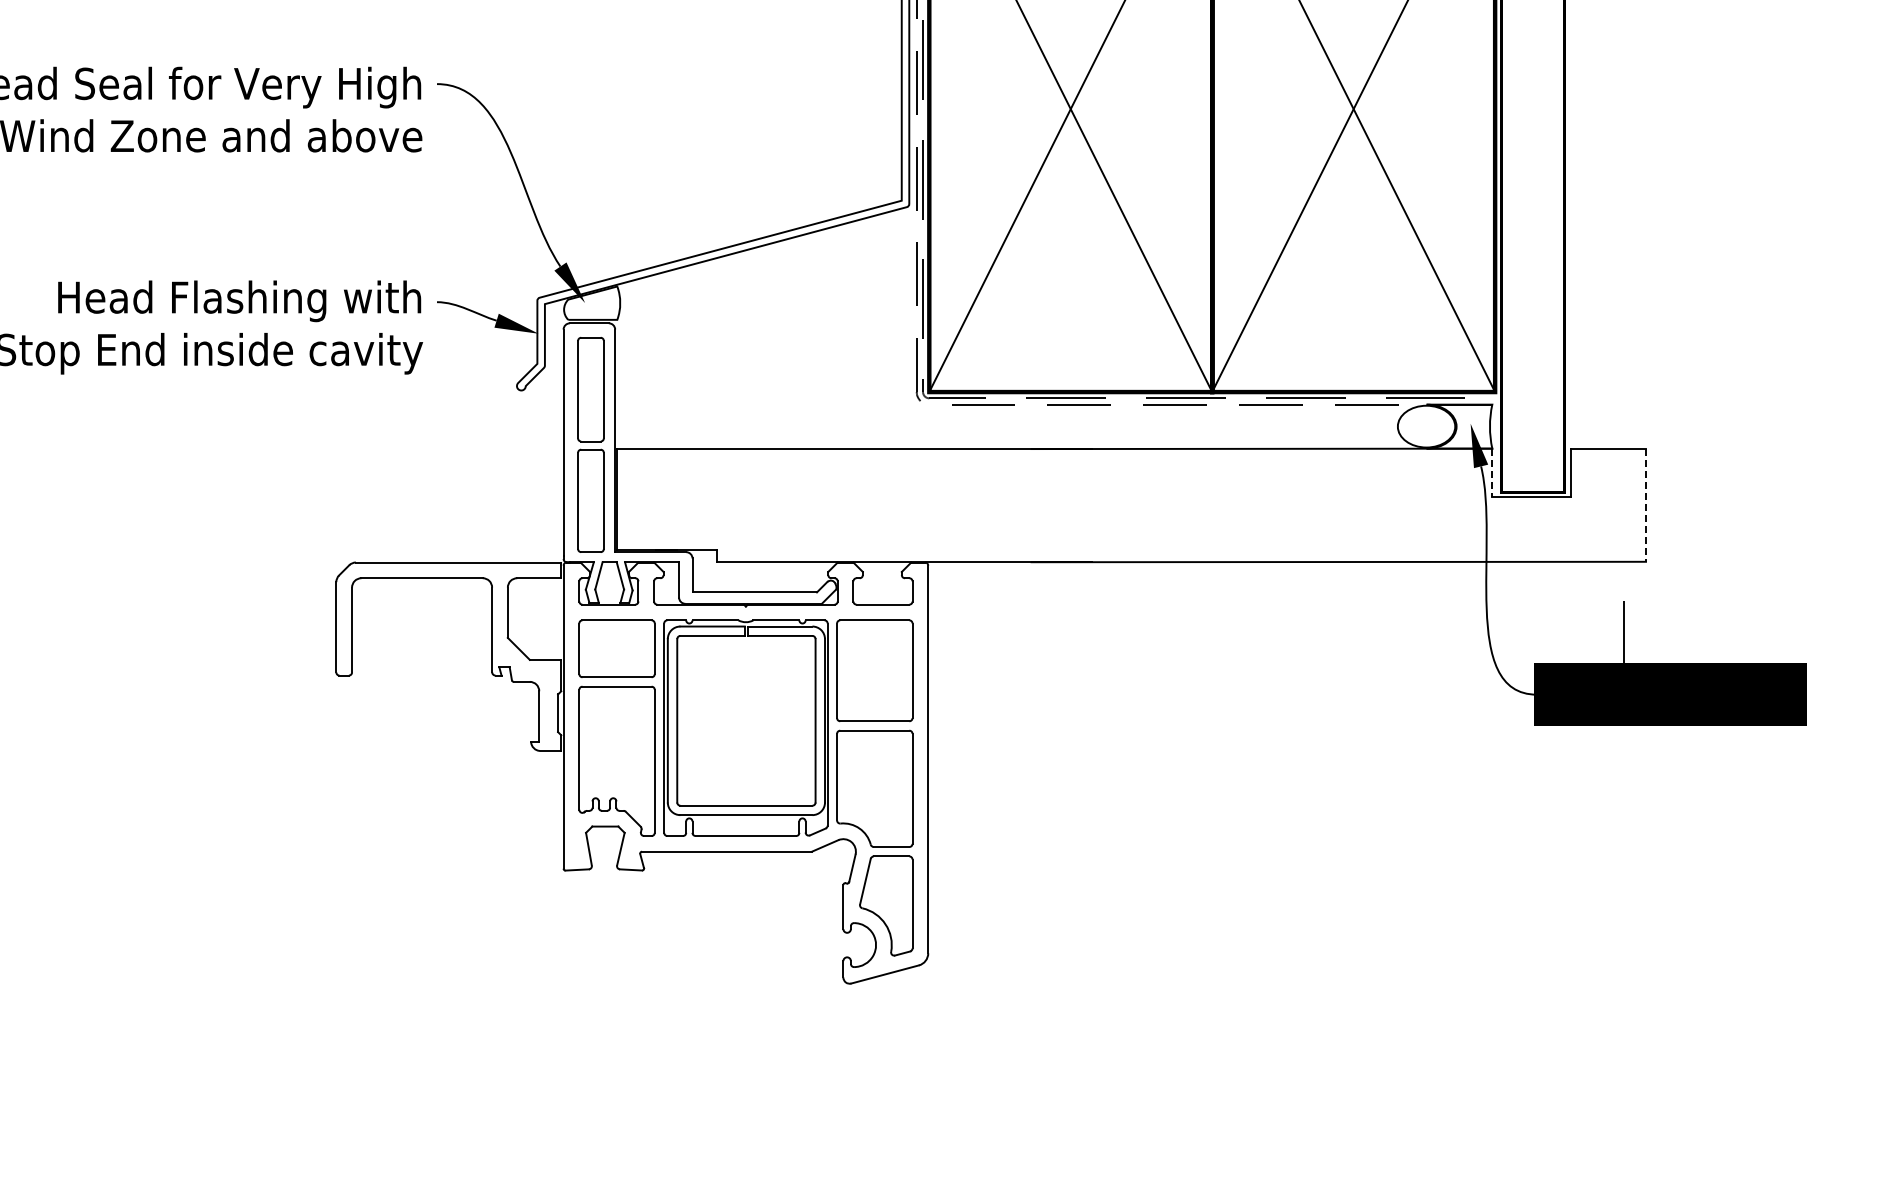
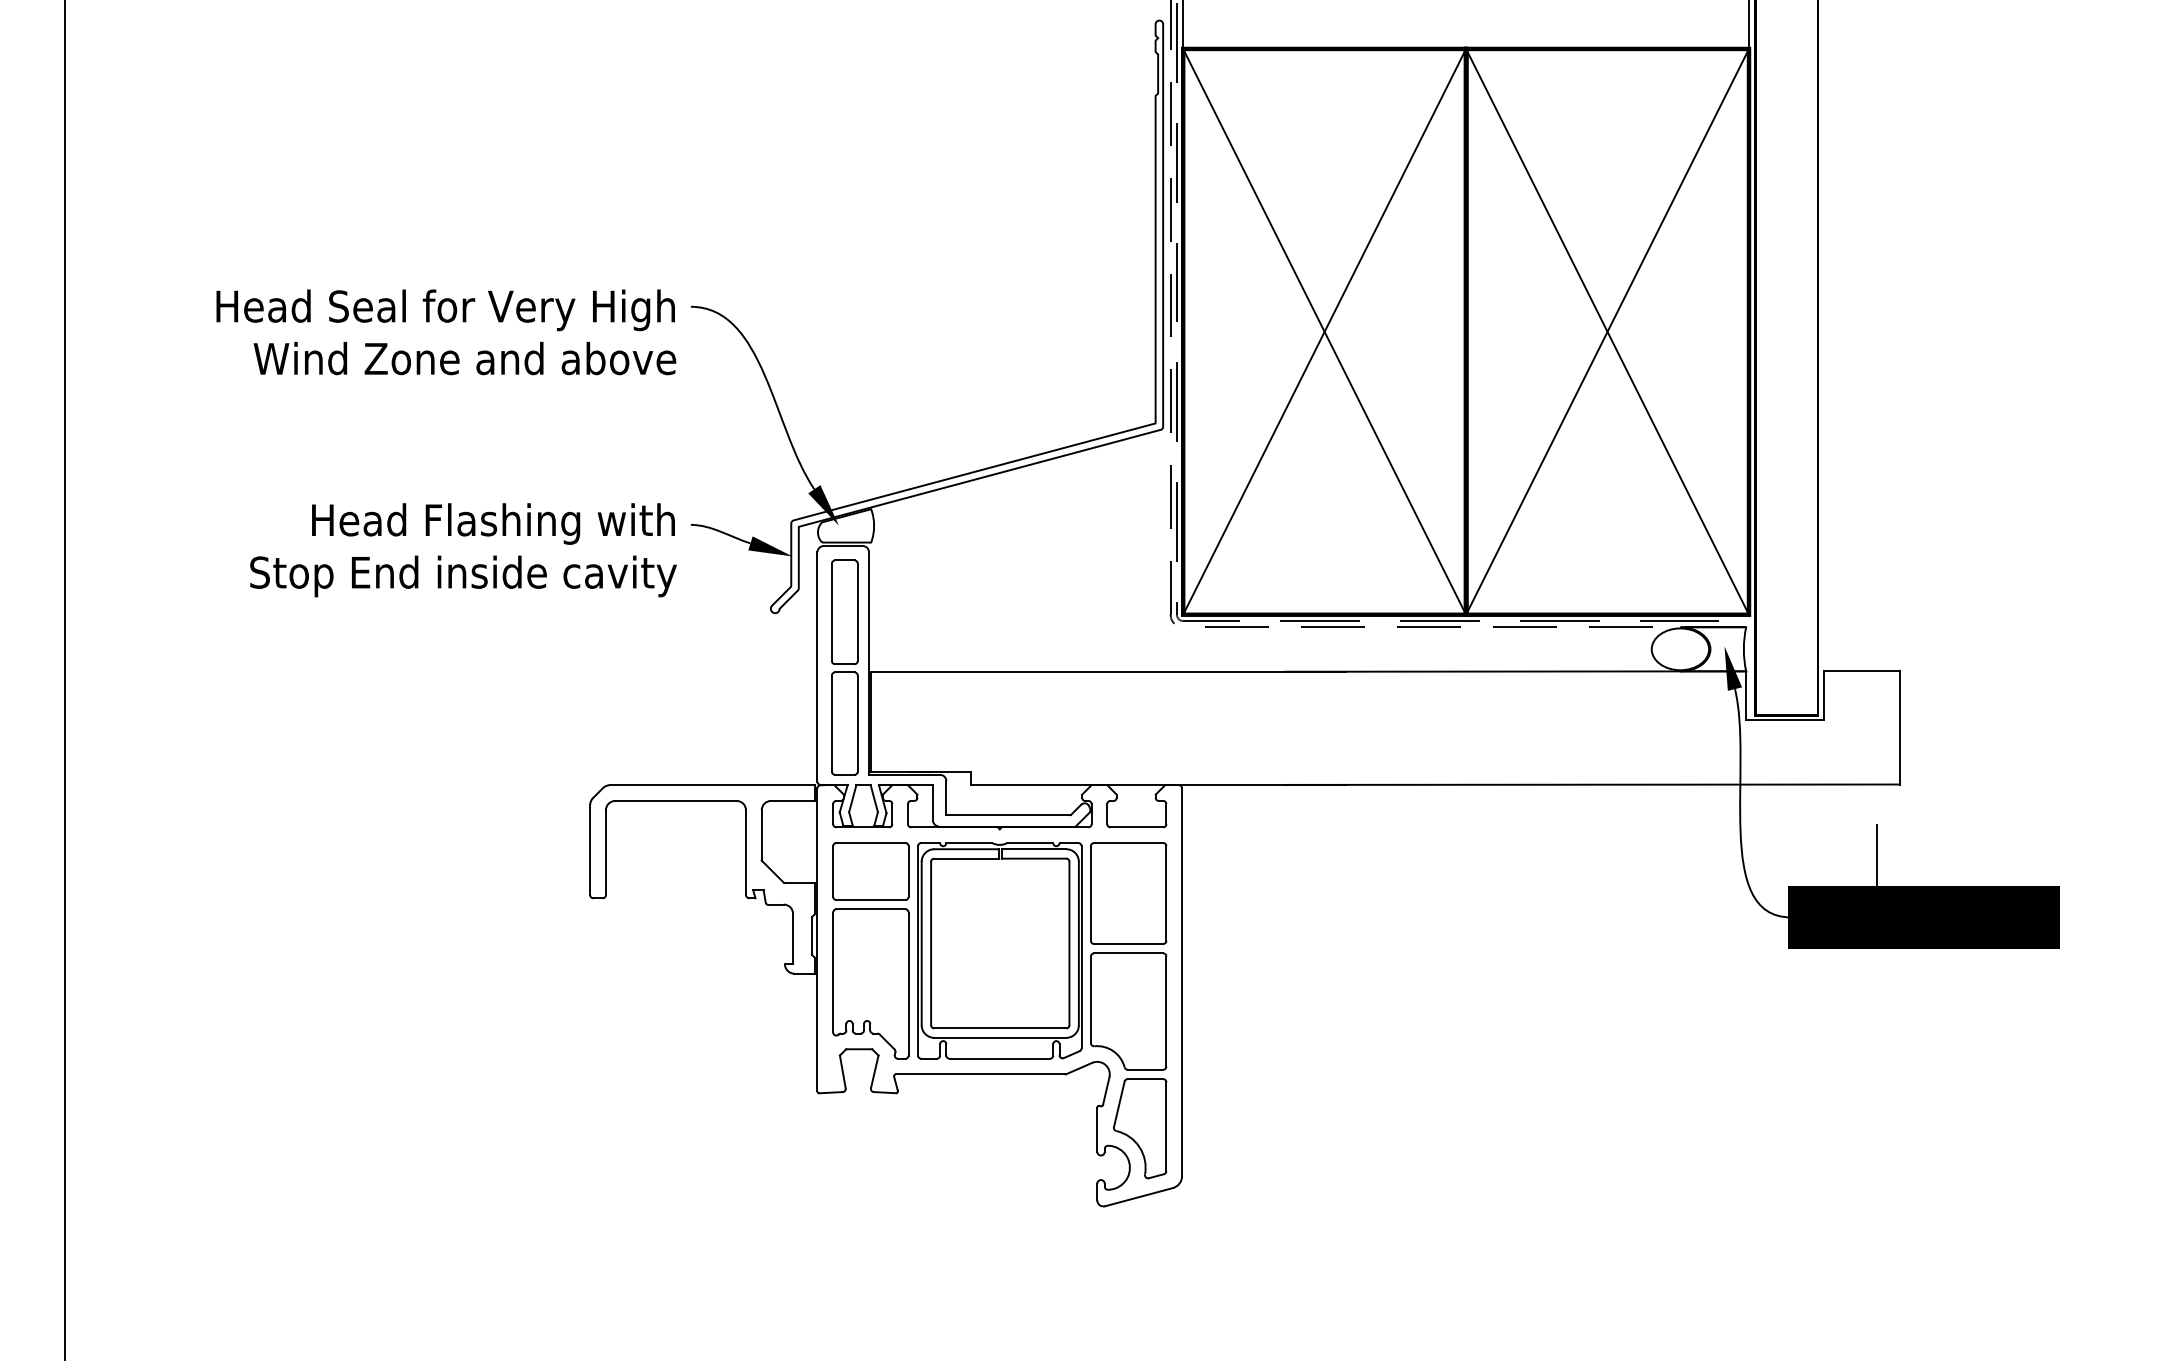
line: (1492, 473) -> (1746, 696), dashed -> solid
line: (1645, 504) -> (1899, 727), dashed -> solid

